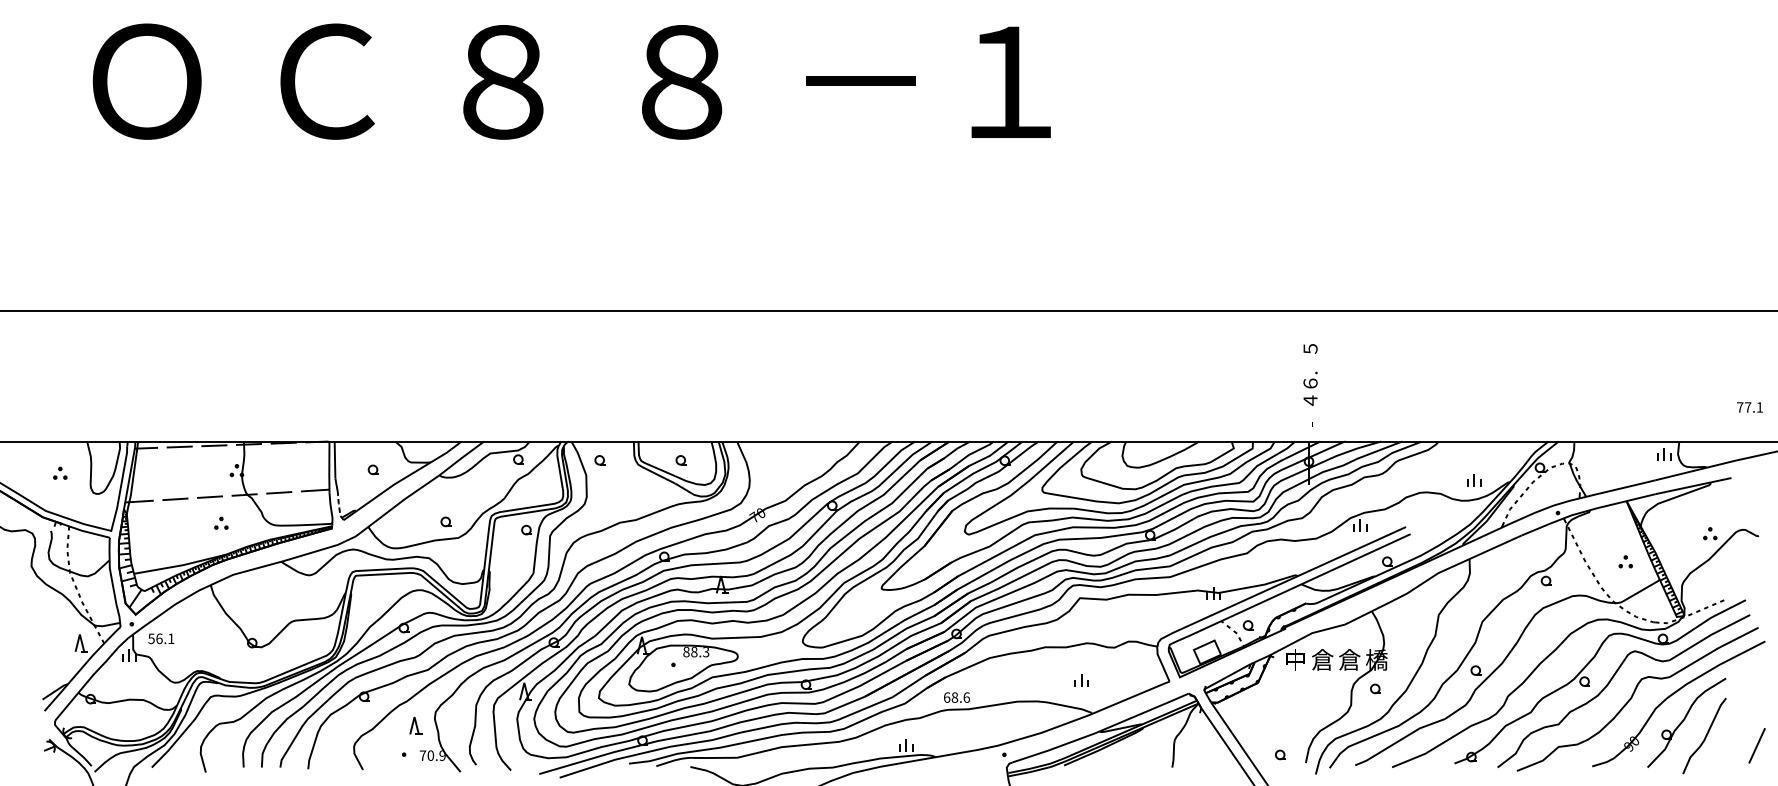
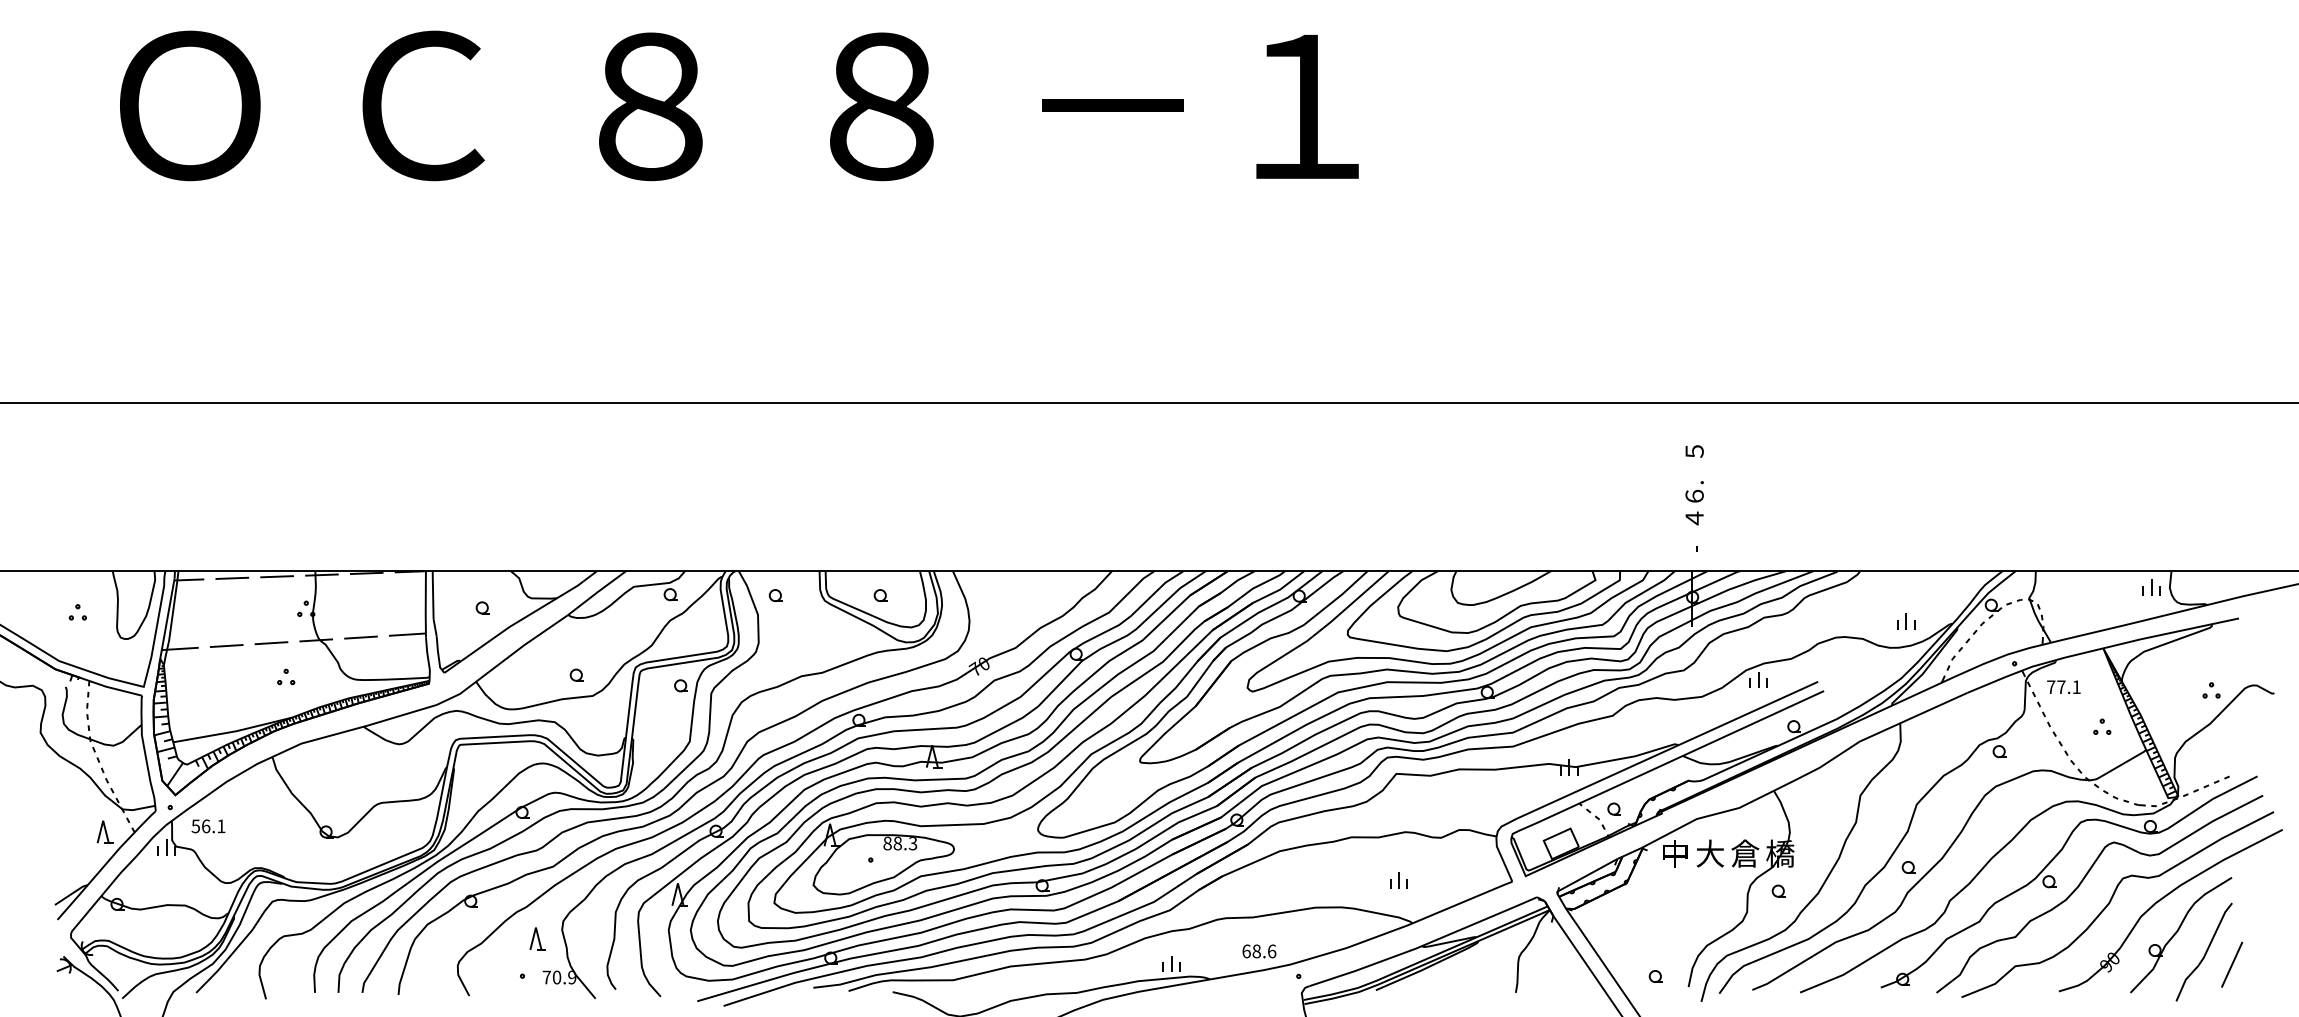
text: (1749, 406) -> (2063, 686), moved
line: (339, 505) -> (438, 654), dashed -> solid
text: (1322, 659) -> (1710, 853), 倉 -> 大
text: (957, 697) -> (1259, 951), moved
line: (1757, 745) -> (2232, 964), moved

